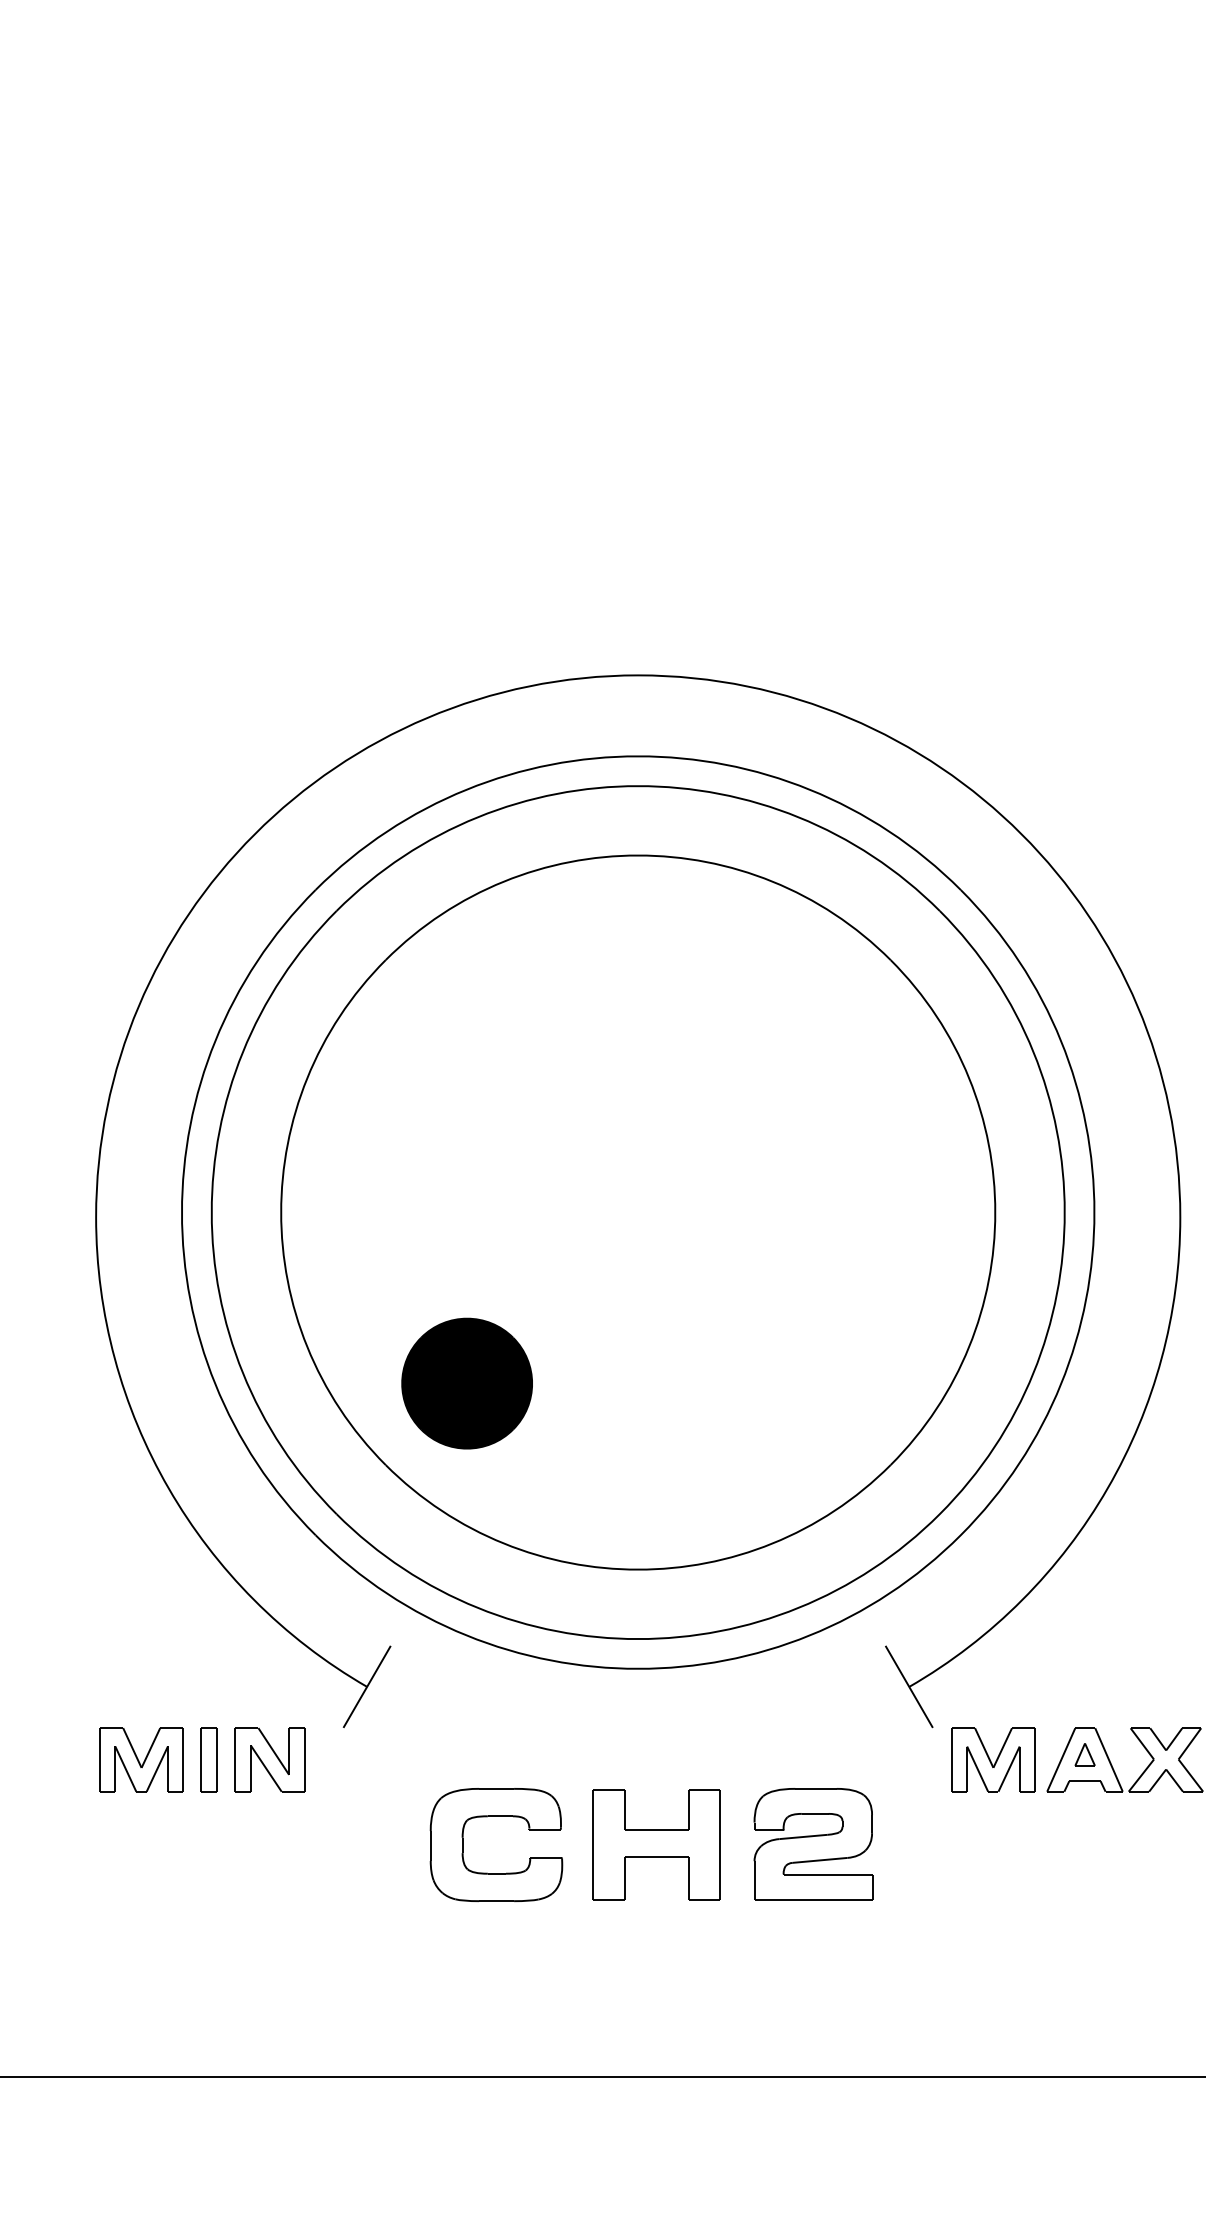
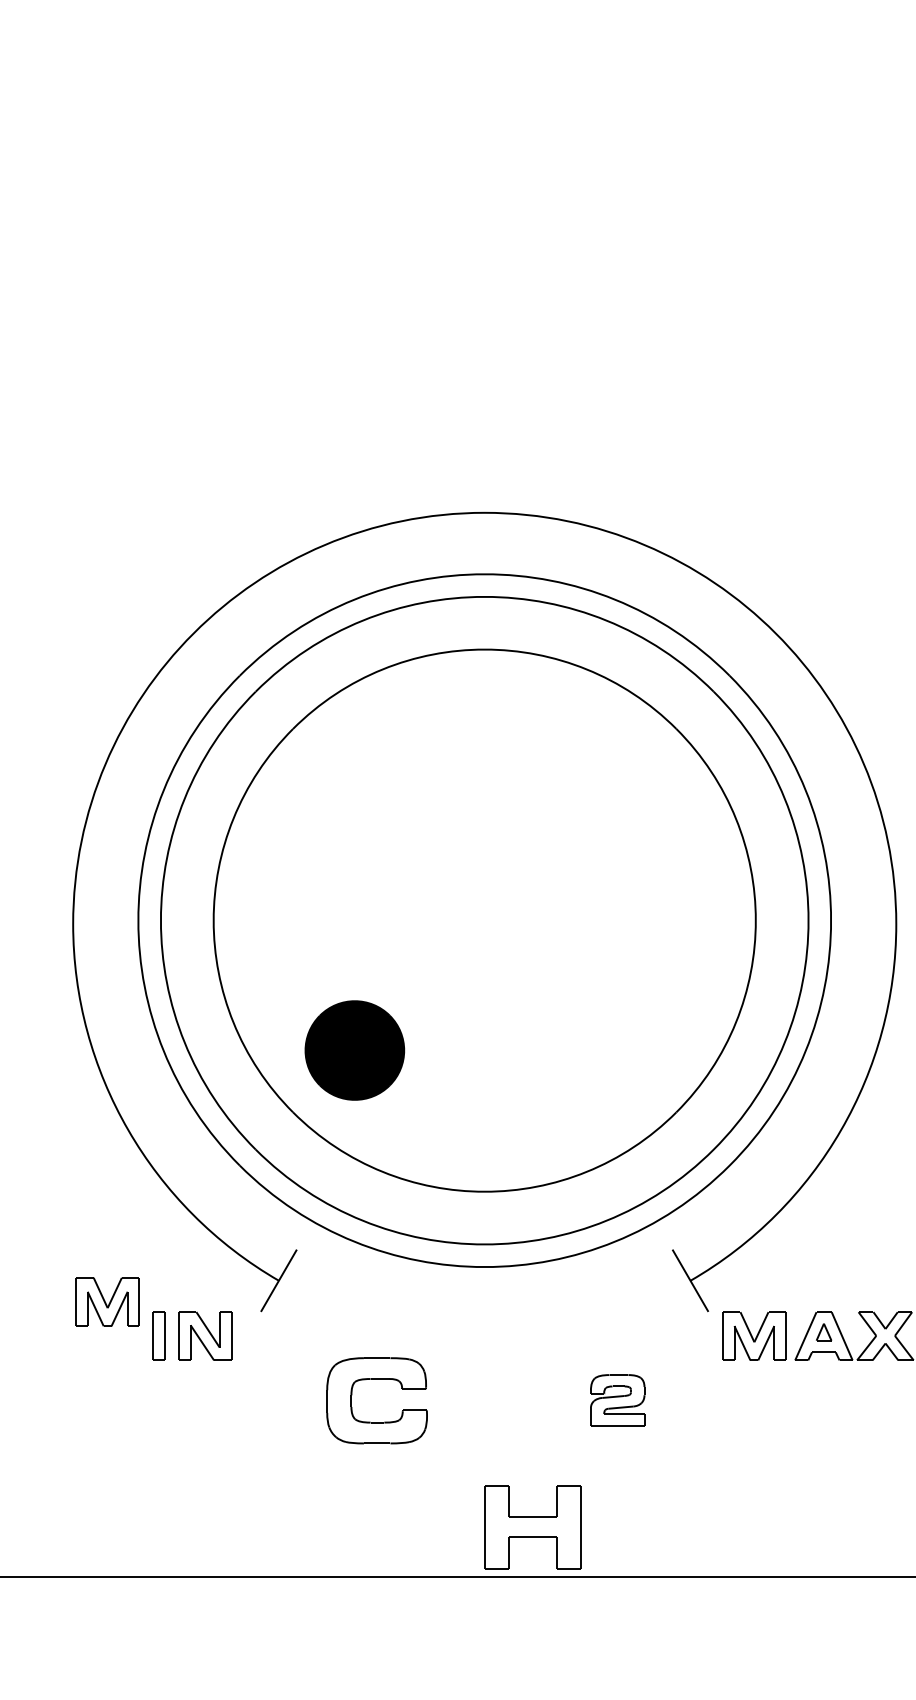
part: (141, 1759) -> (107, 1301), moved
part: (656, 1844) -> (532, 1527), moved
part: (813, 1844) -> (617, 1400), size x0.6

